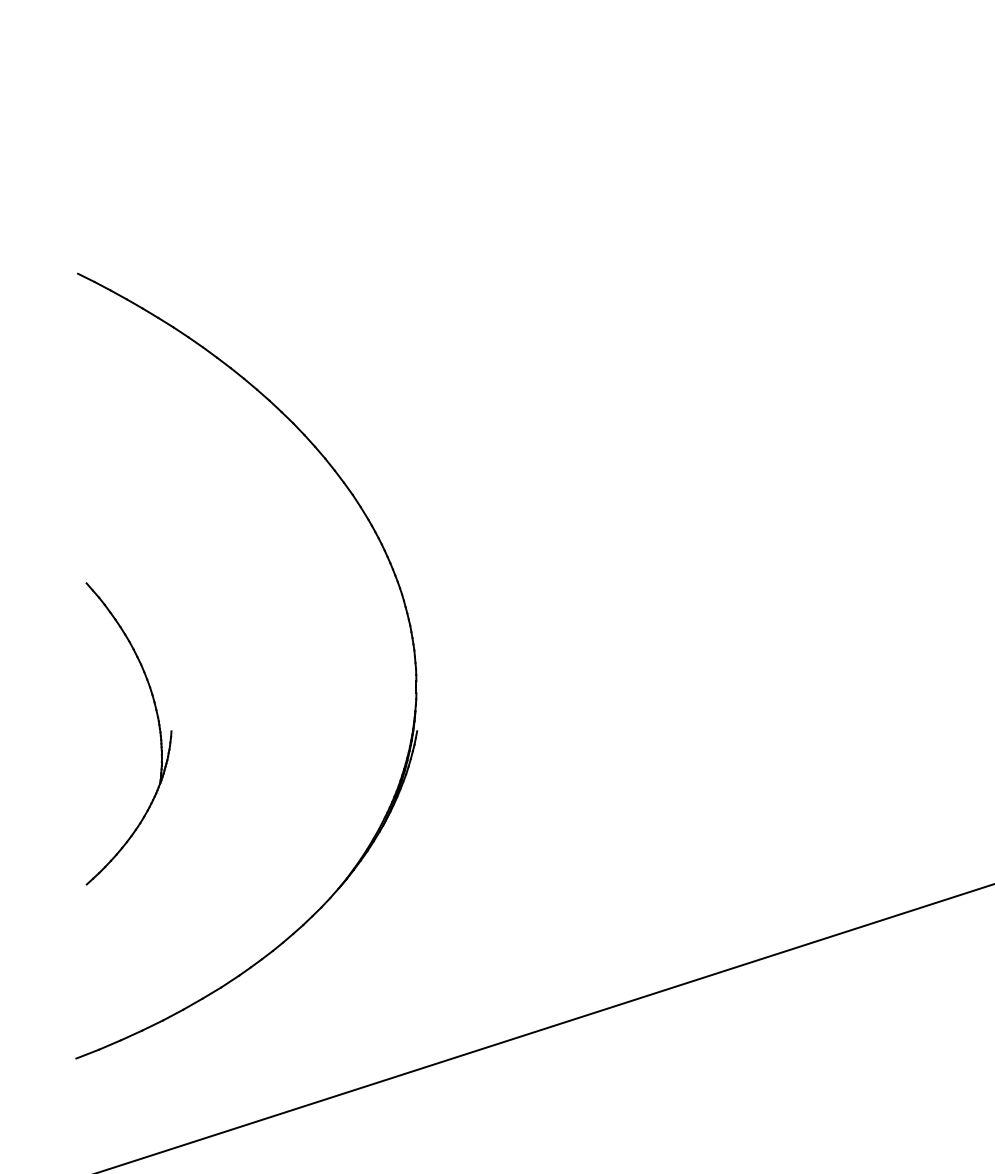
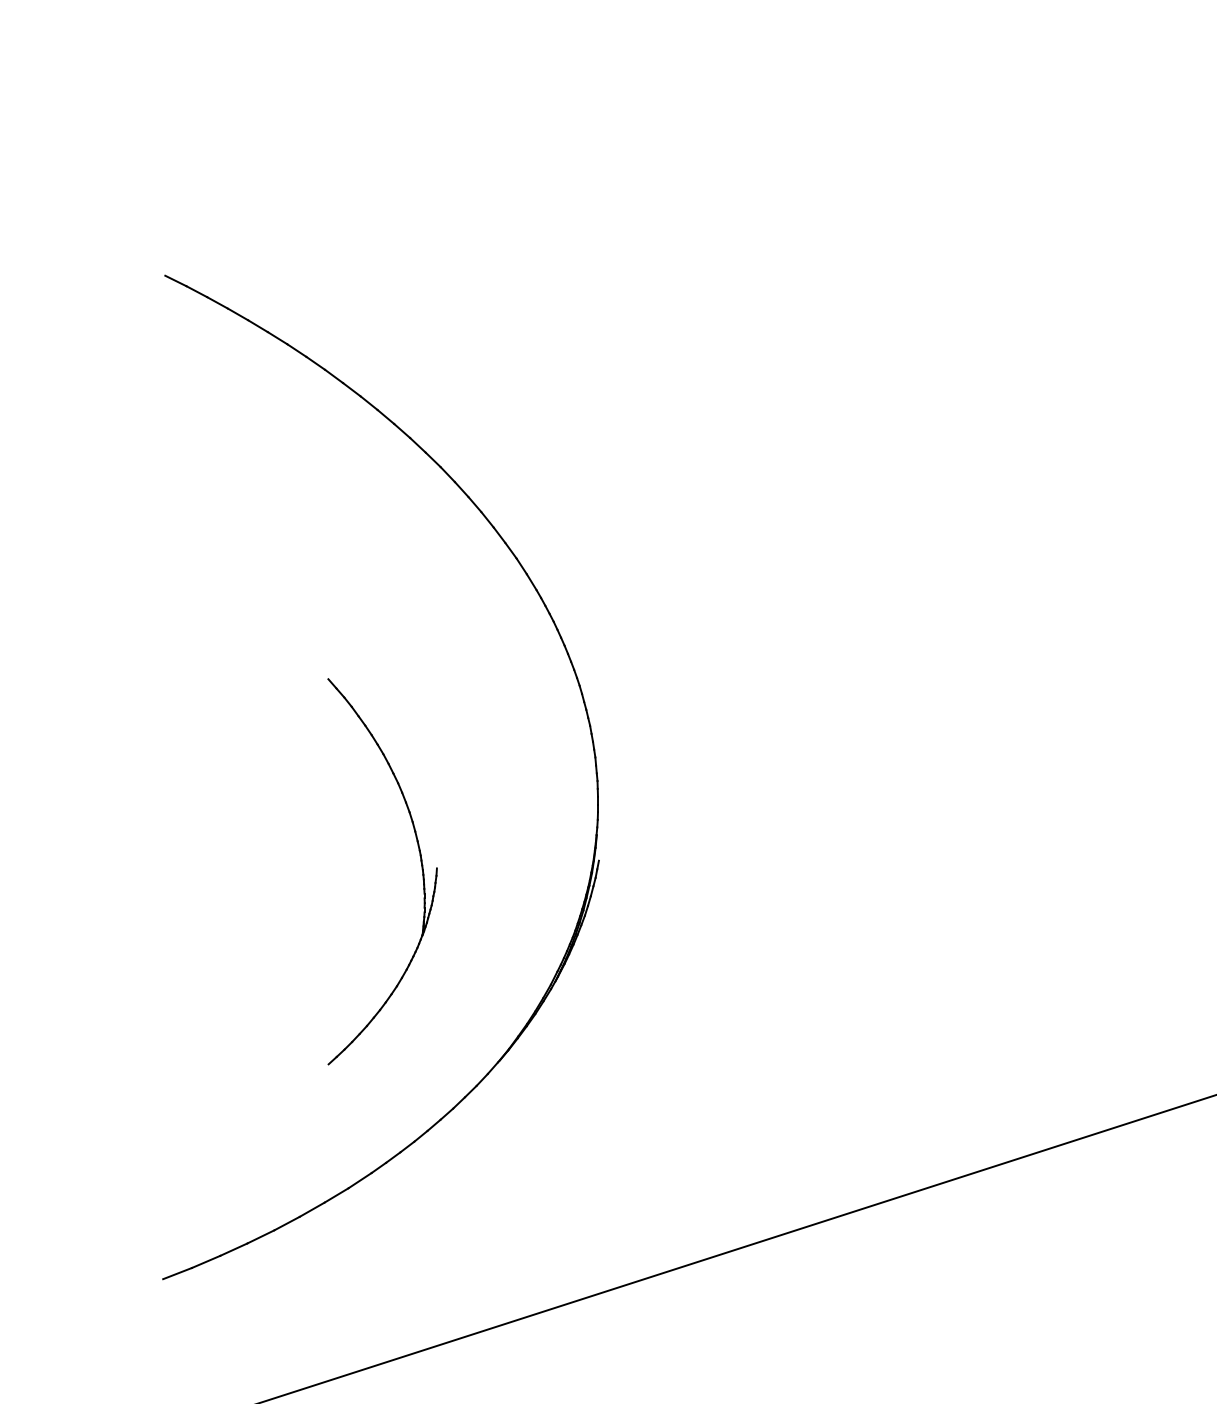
part: (158, 728) -> (420, 864), moved

